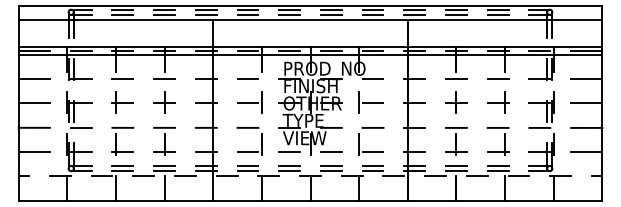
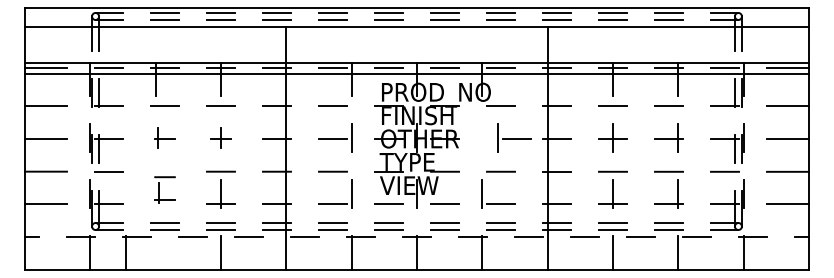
part: (122, 102) -> (164, 137), size x0.7
part: (164, 102) -> (220, 137), size x0.7
part: (370, 102) -> (513, 137), moved
part: (122, 141) -> (164, 190), size x0.7
line: (115, 187) -> (125, 251), moved

